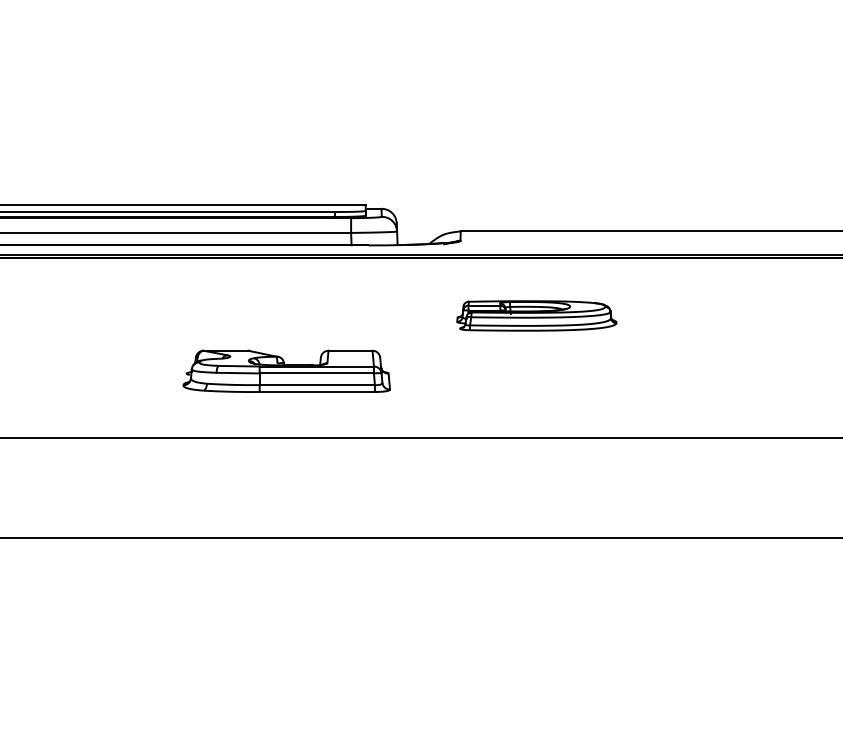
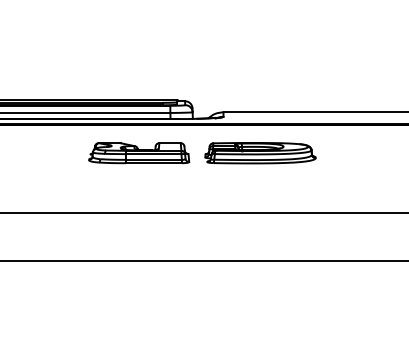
part: (536, 316) -> (260, 153), size x1.43
part: (287, 372) -> (139, 153), moved

